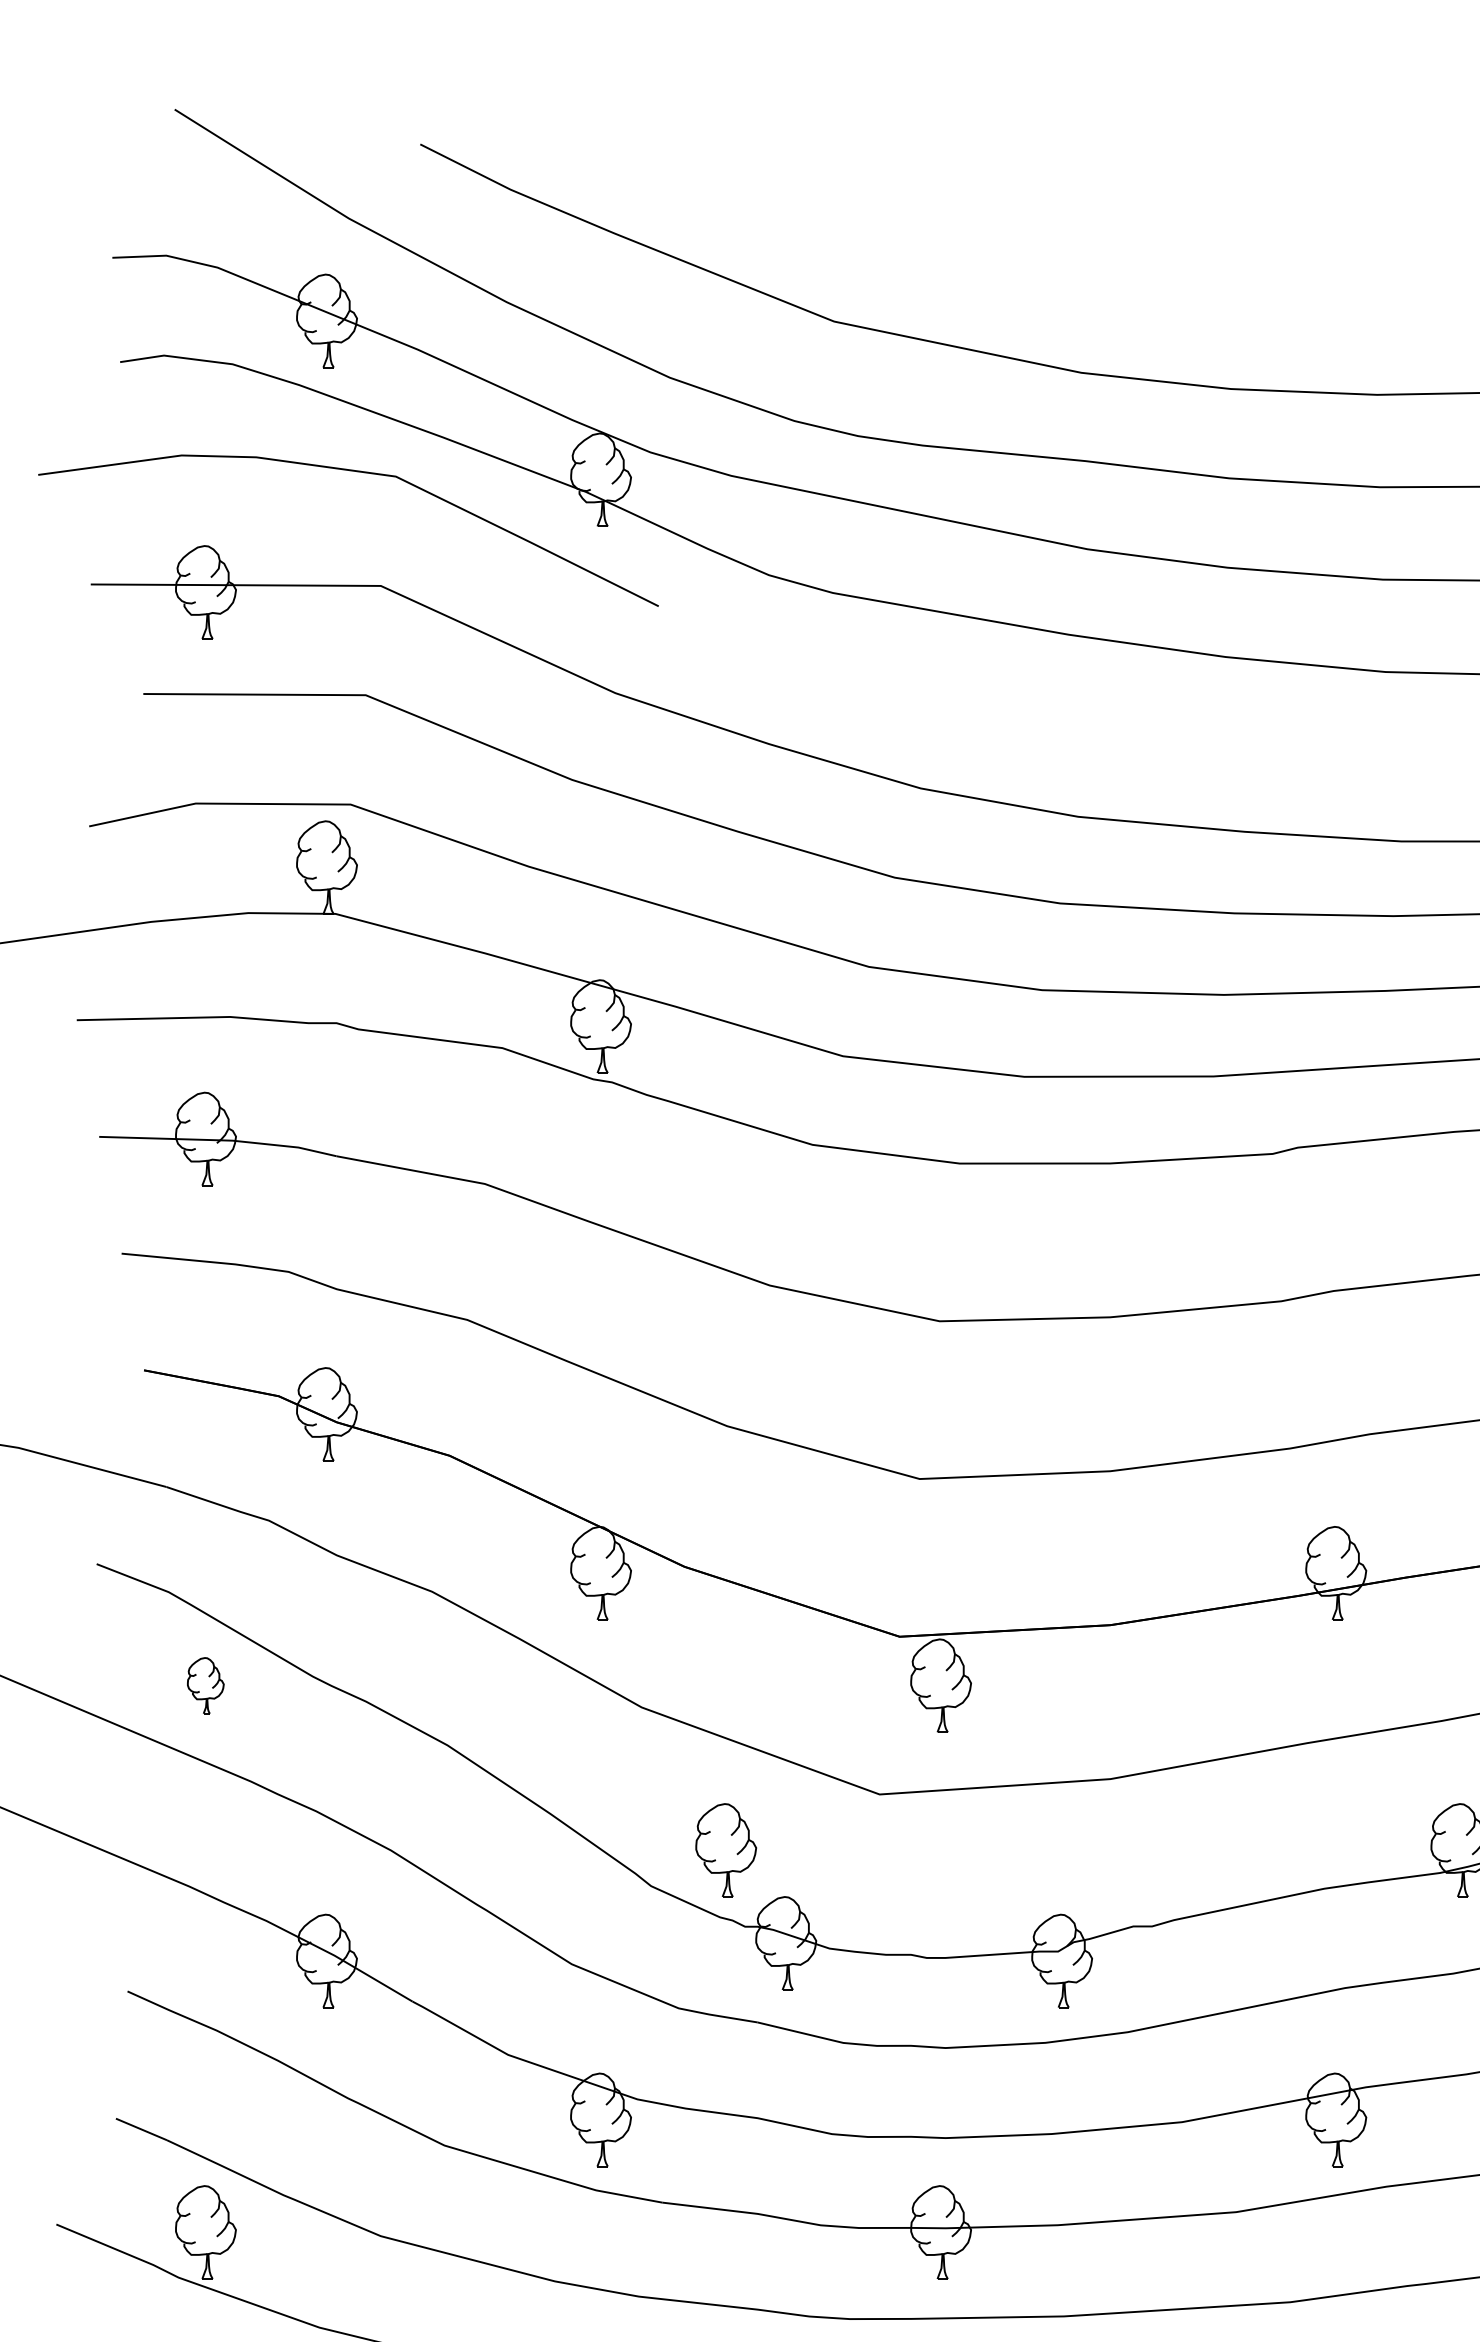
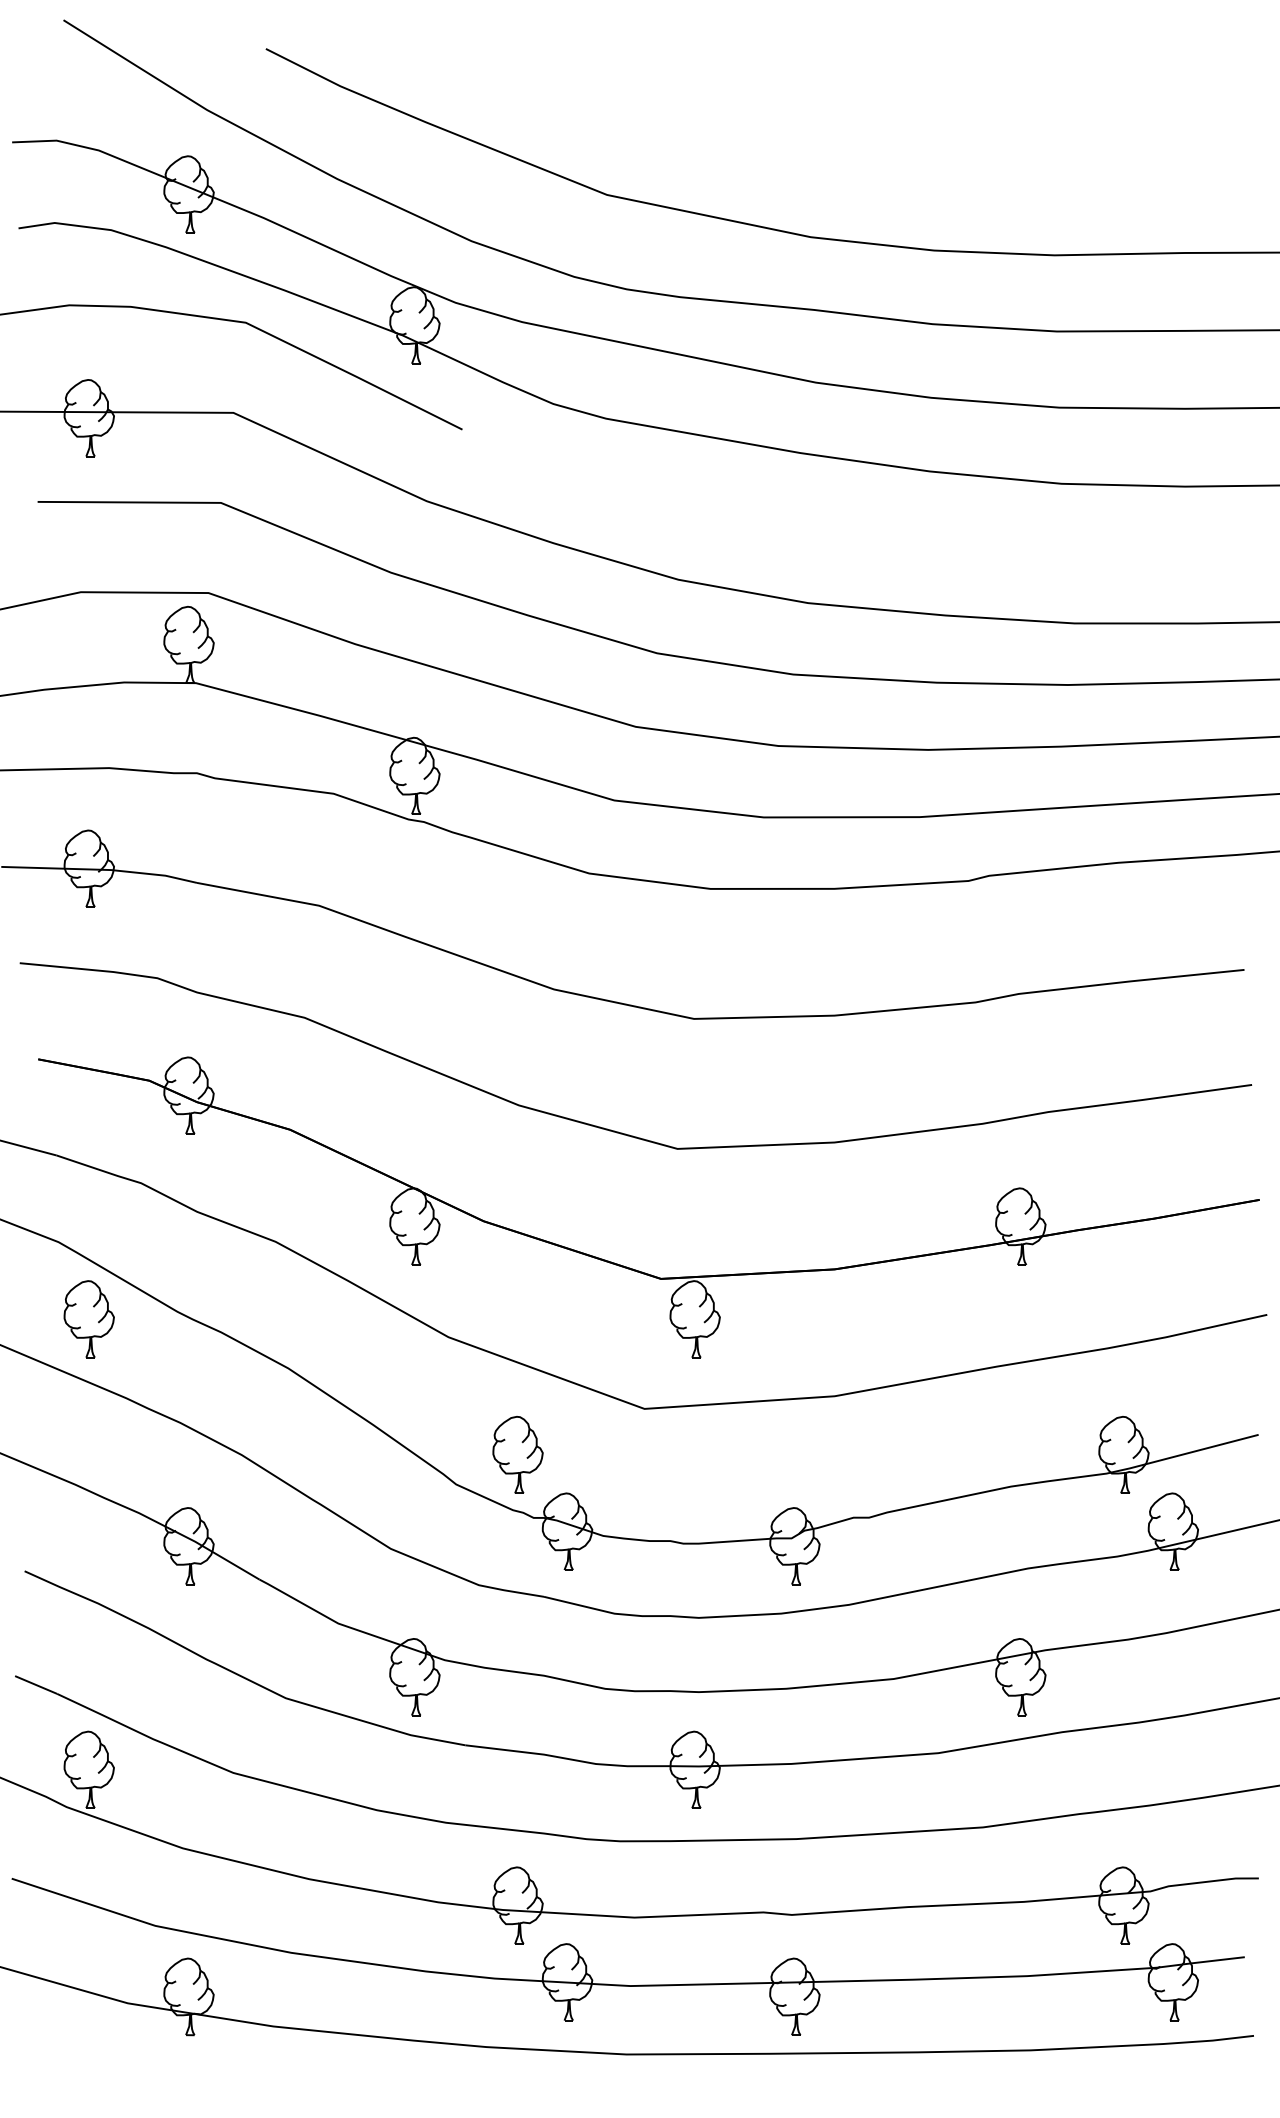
part: (205, 1685) -> (88, 1319), size x1.67

